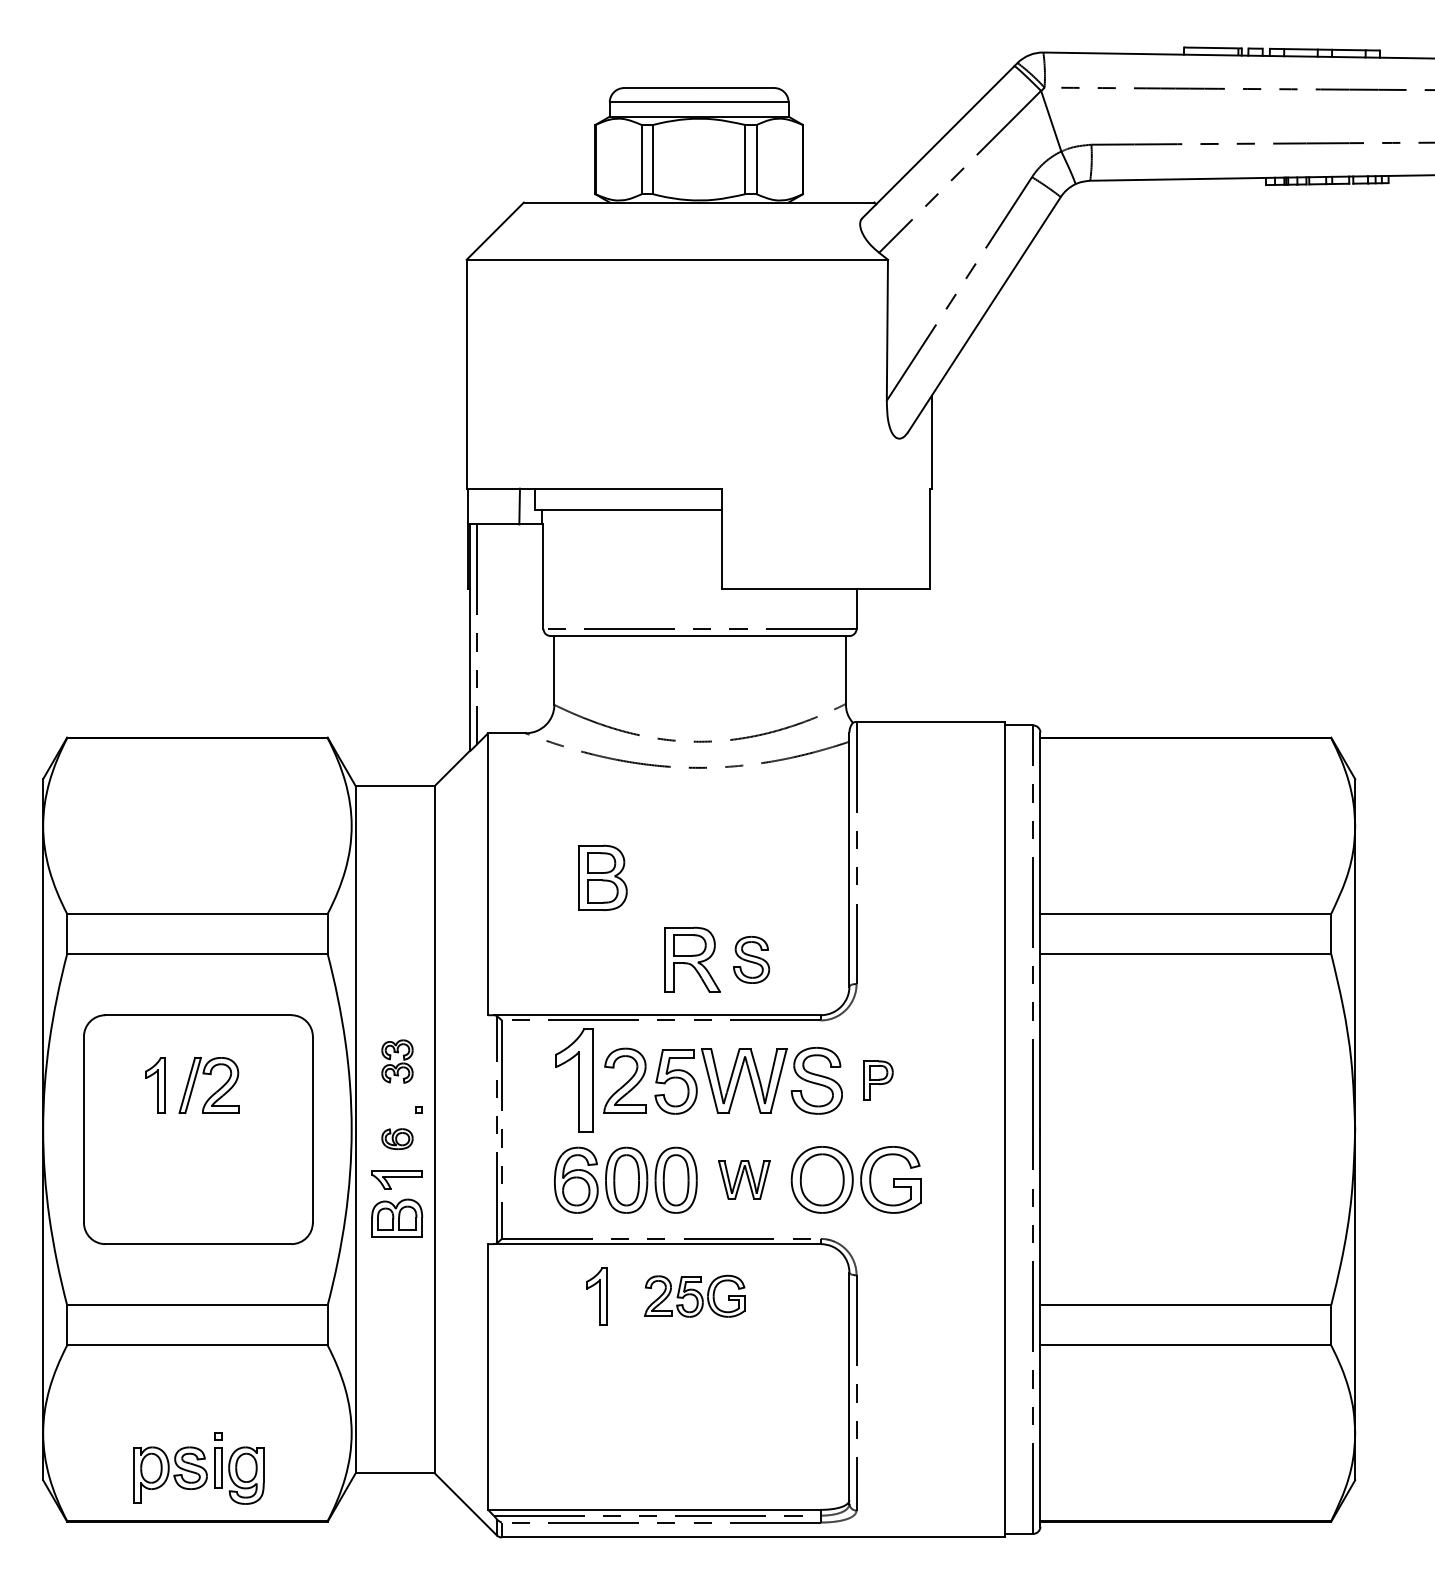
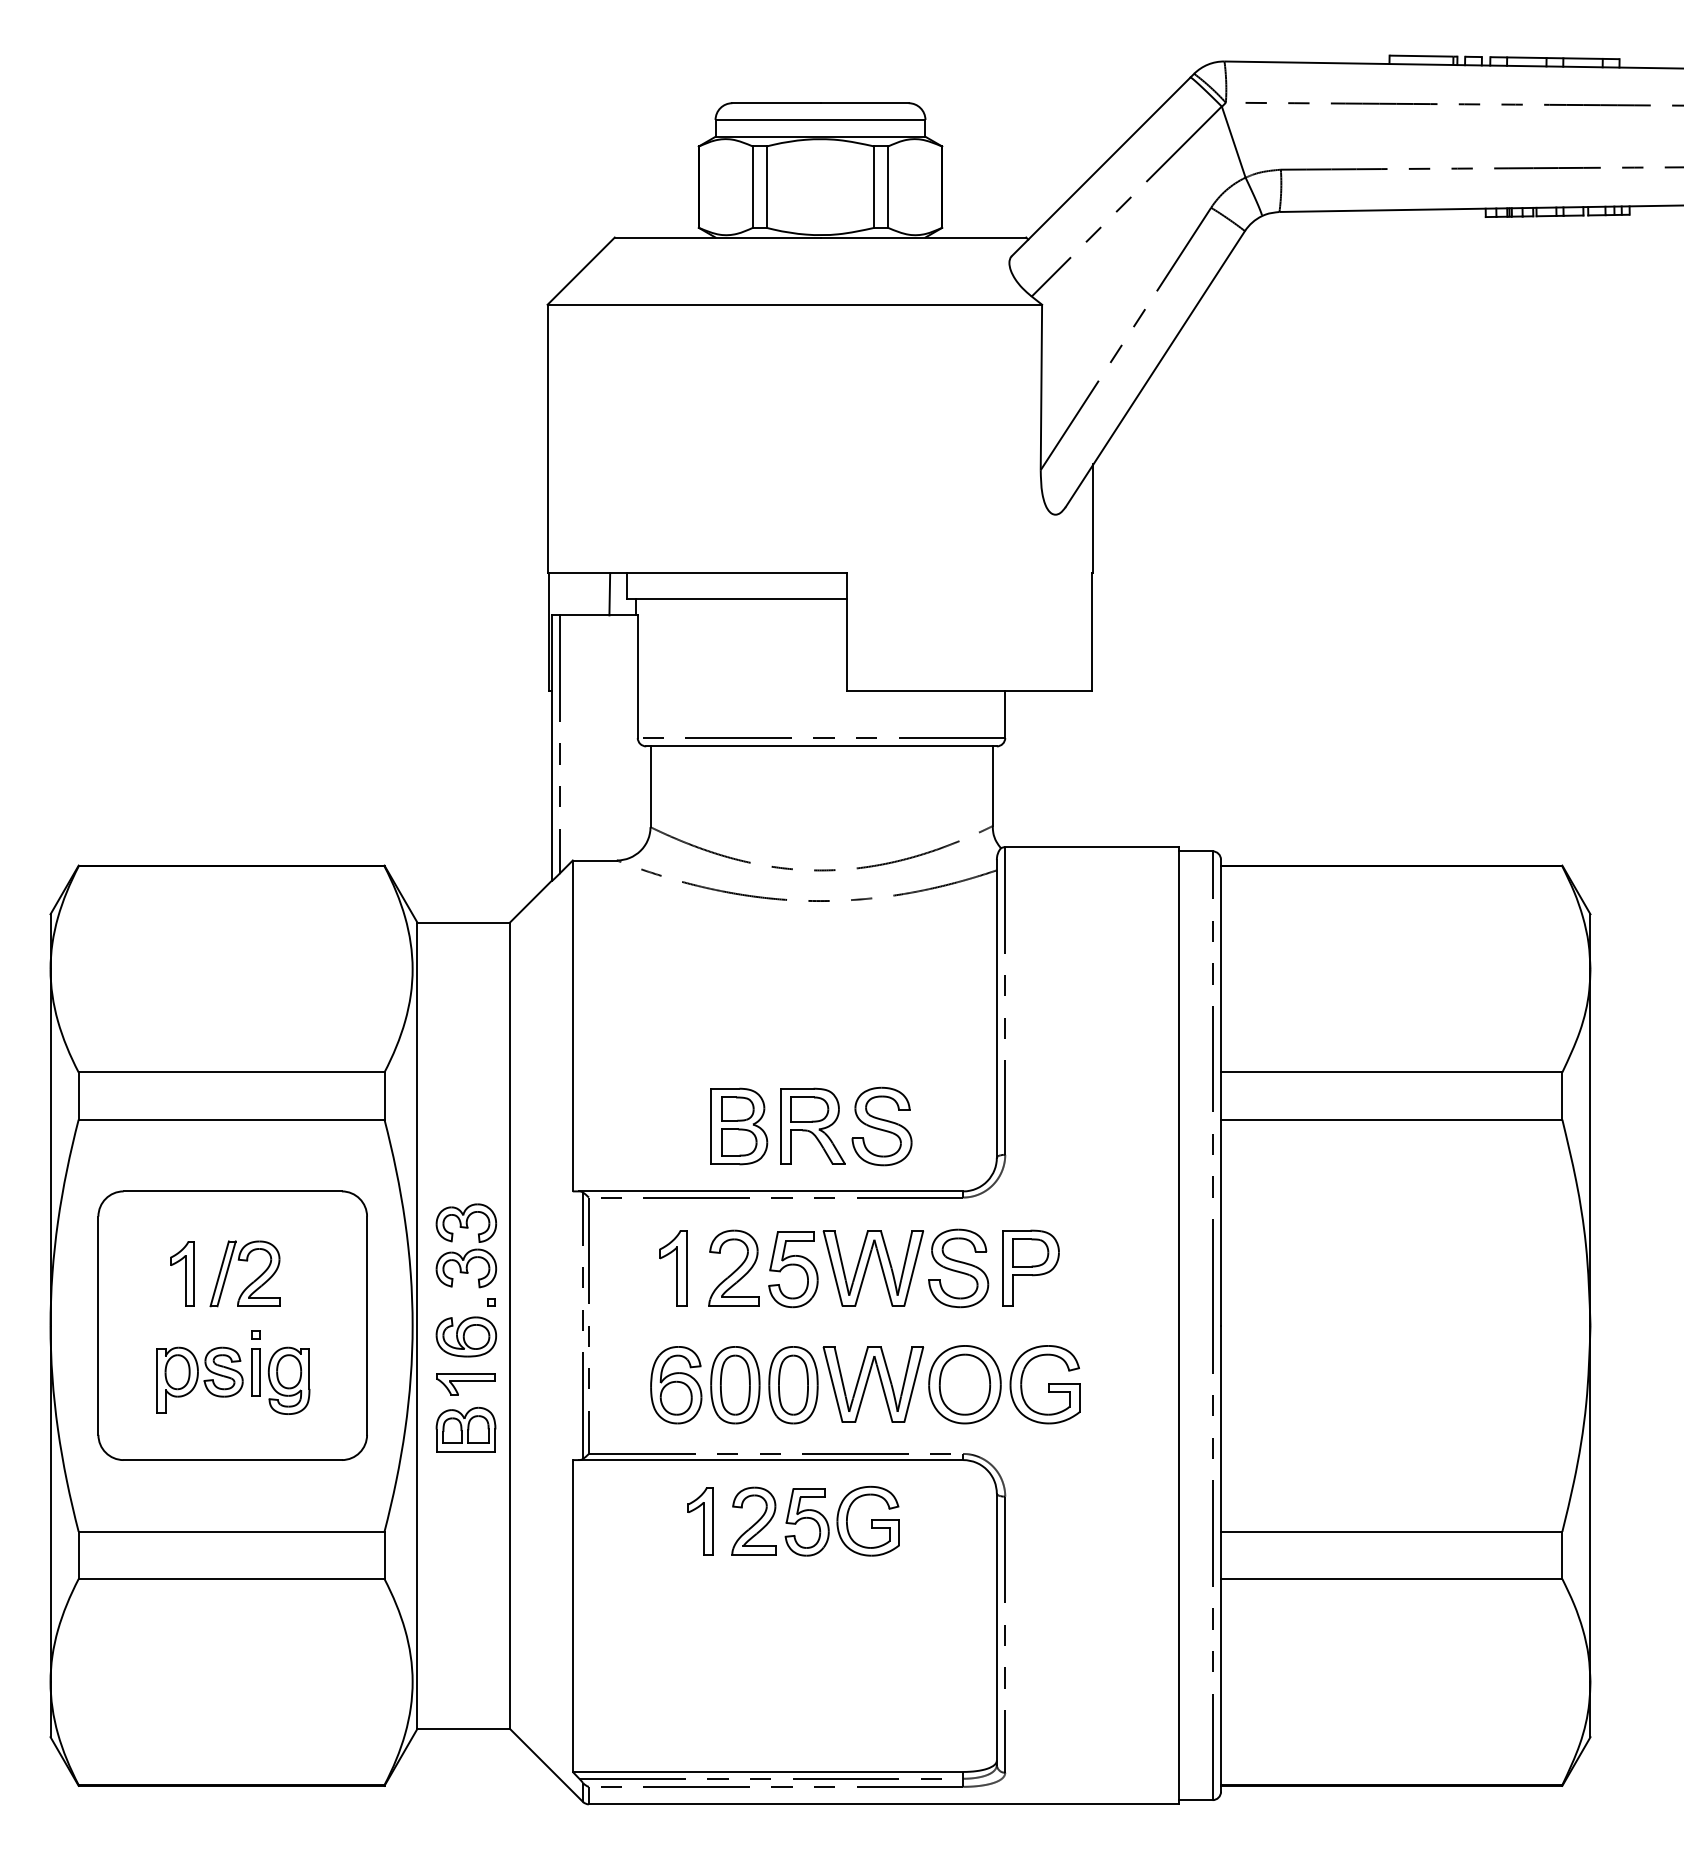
part: (602, 877) -> (738, 1126), moved
part: (751, 959) -> (881, 1126), size x1.43
part: (397, 1061) -> (466, 1245), size x1.67
part: (573, 1080) -> (672, 1268), size x0.62
part: (878, 1080) -> (1030, 1268), size x1.67
part: (397, 1138) -> (466, 1336), size x1.67
part: (744, 1179) -> (873, 1384), size x1.67
part: (694, 1296) -> (815, 1521), size x1.43
part: (198, 1468) -> (232, 1372), moved

